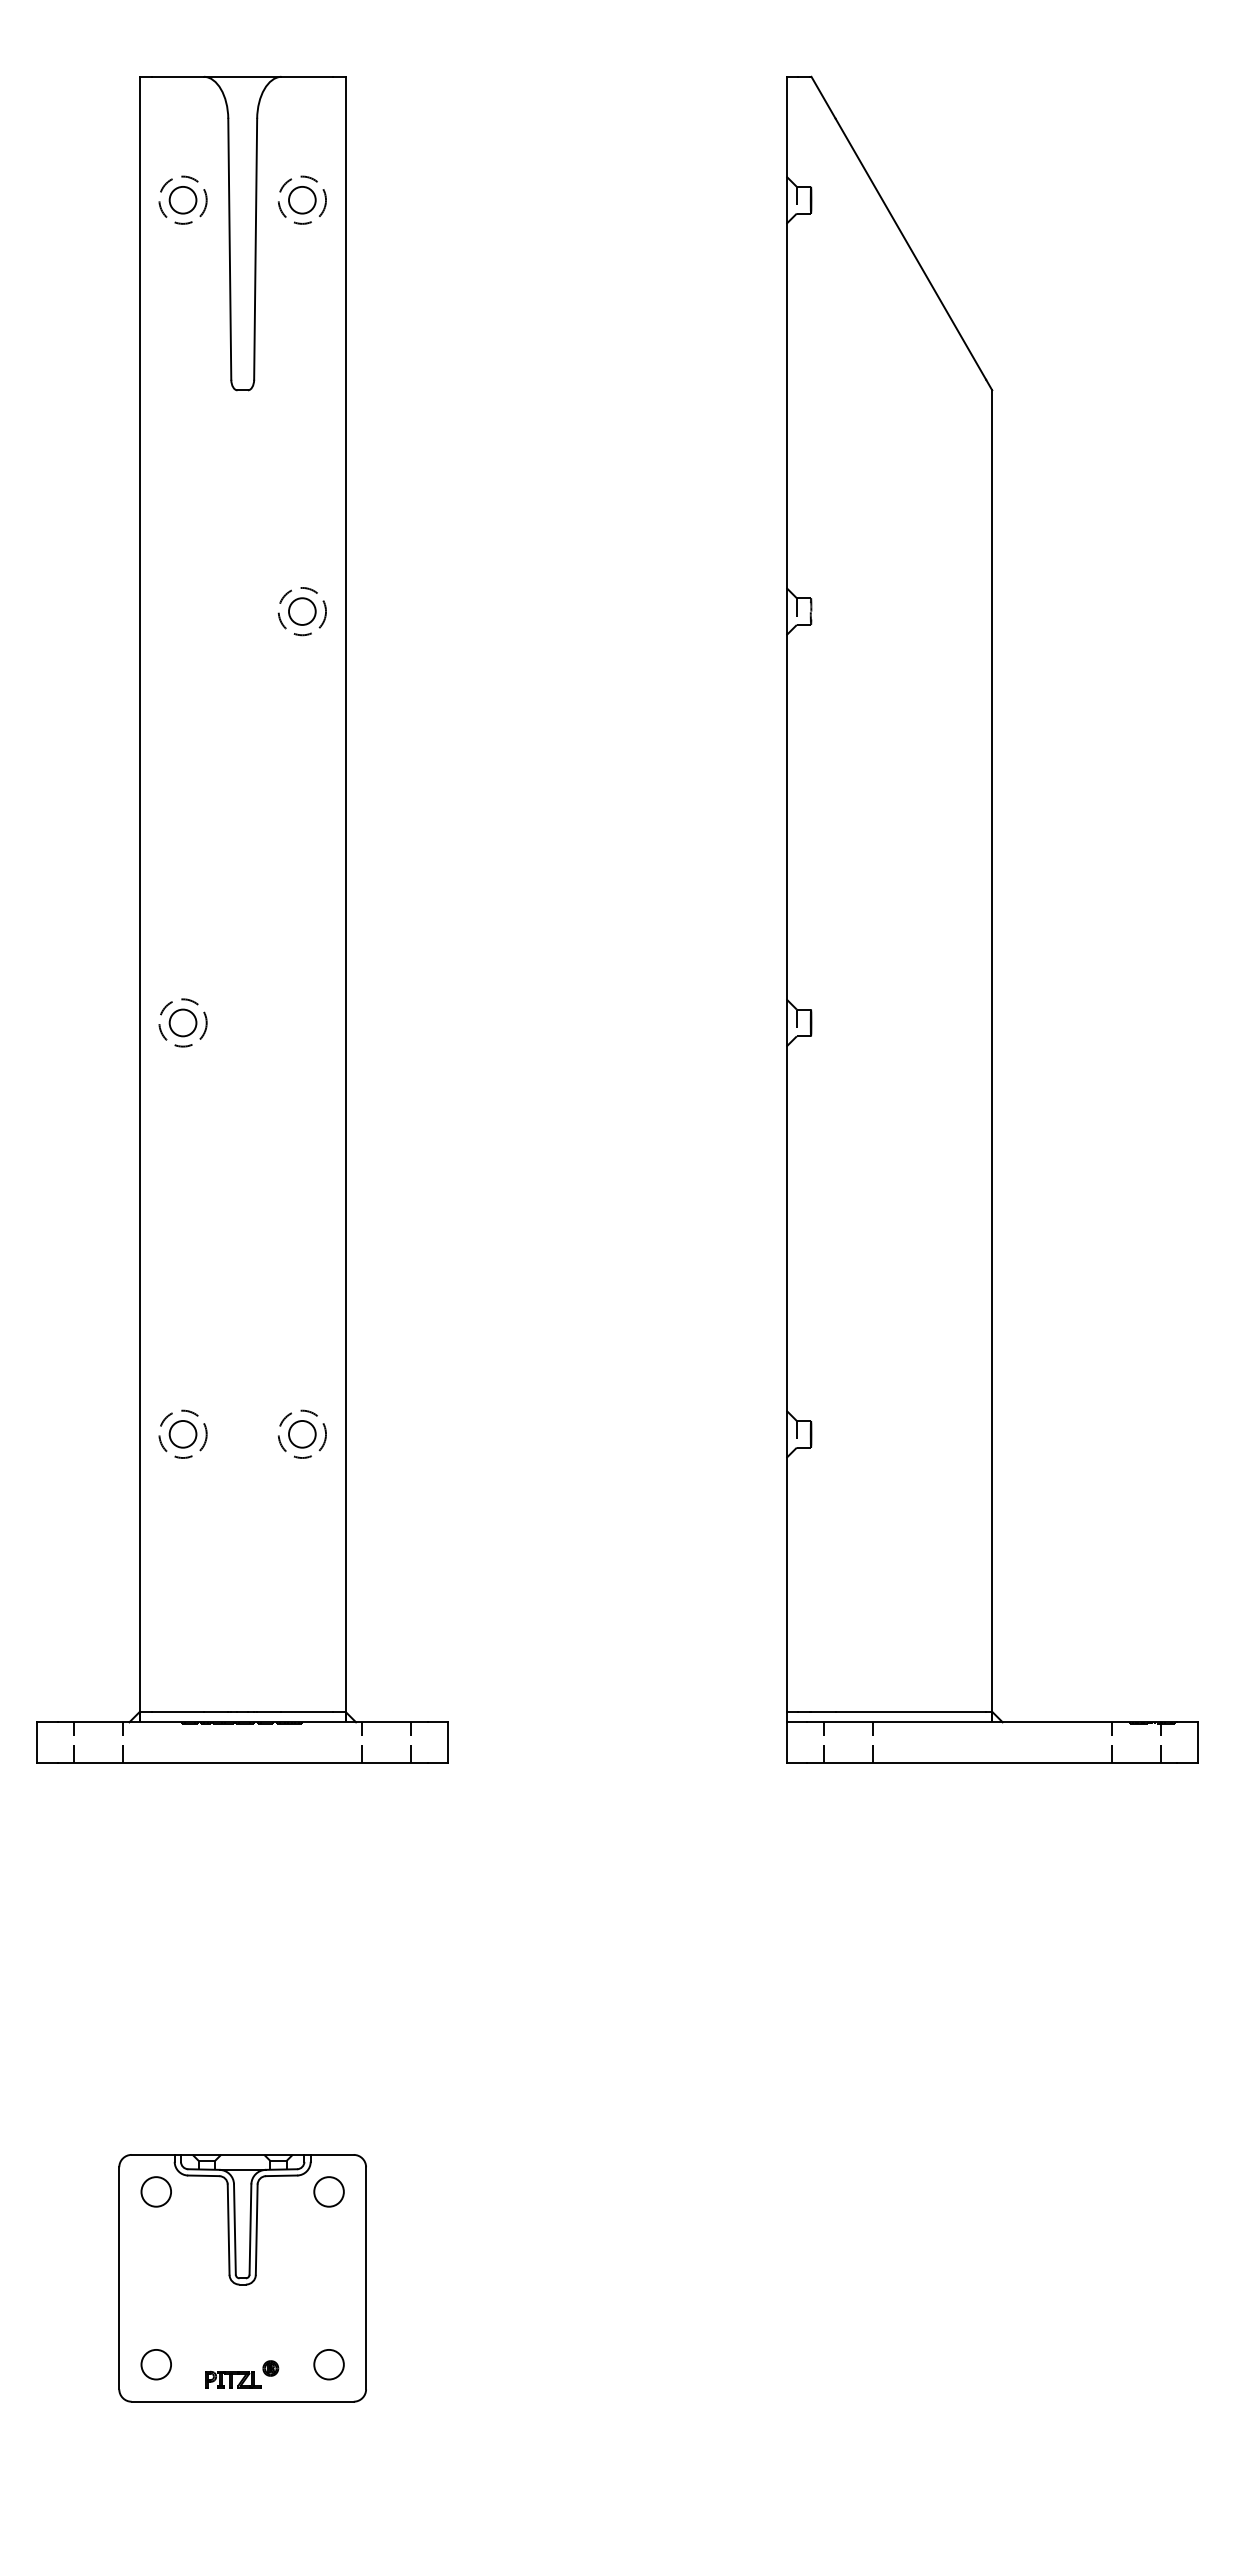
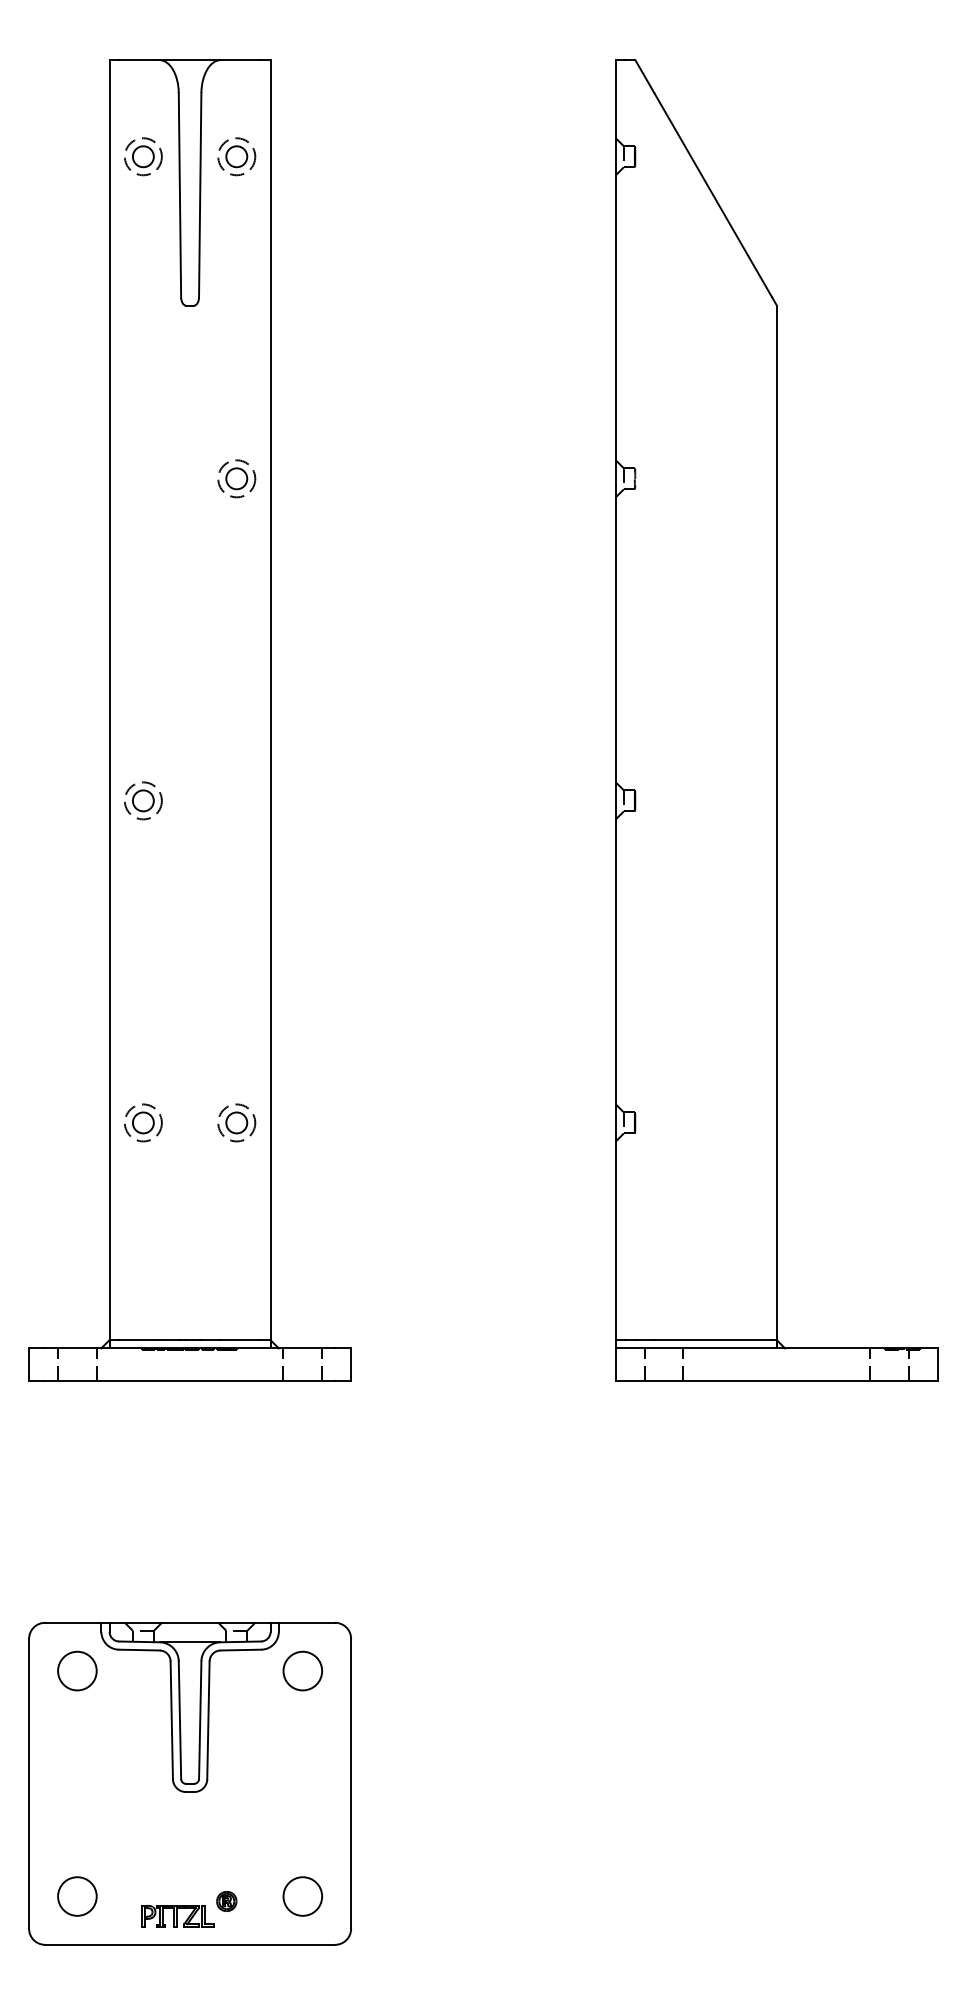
part: (241, 2278) -> (189, 1783), size x1.67

